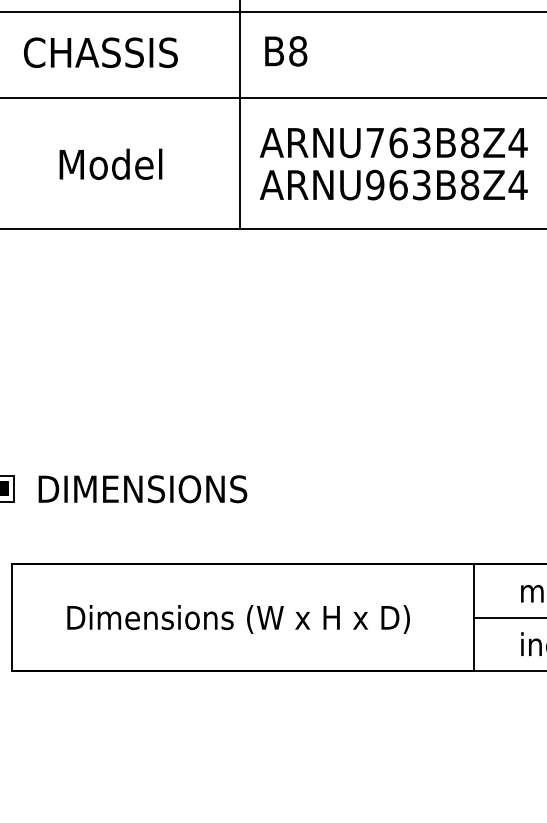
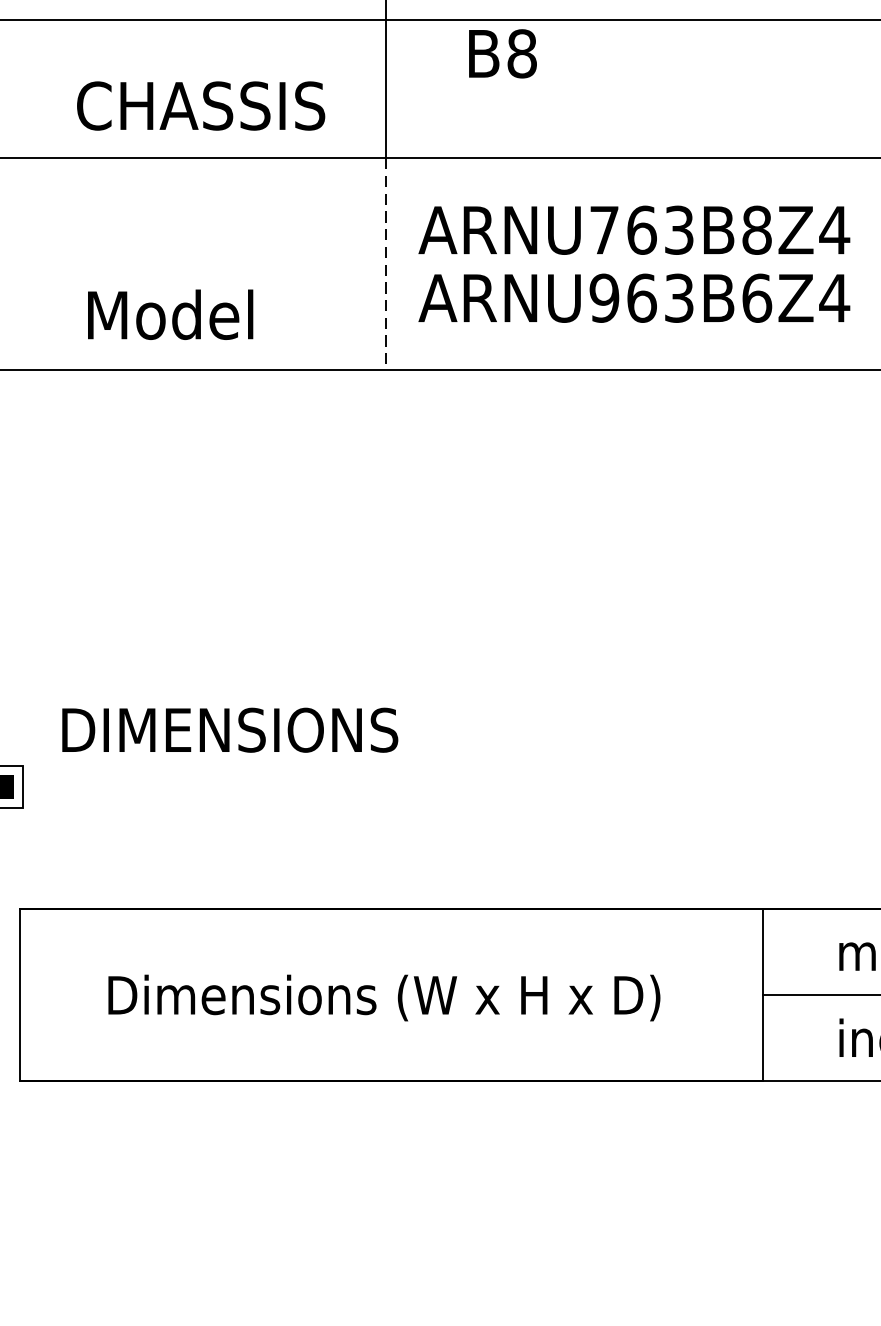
text: (286, 51) -> (503, 54), moved
text: (100, 52) -> (200, 105), moved
text: (110, 163) -> (169, 313), moved
line: (239, 163) -> (385, 263), solid -> dashed
text: (470, 184) -> (757, 297), ARNU963B8Z4 -> ARNU963B6Z4
text: (142, 489) -> (229, 730), moved

